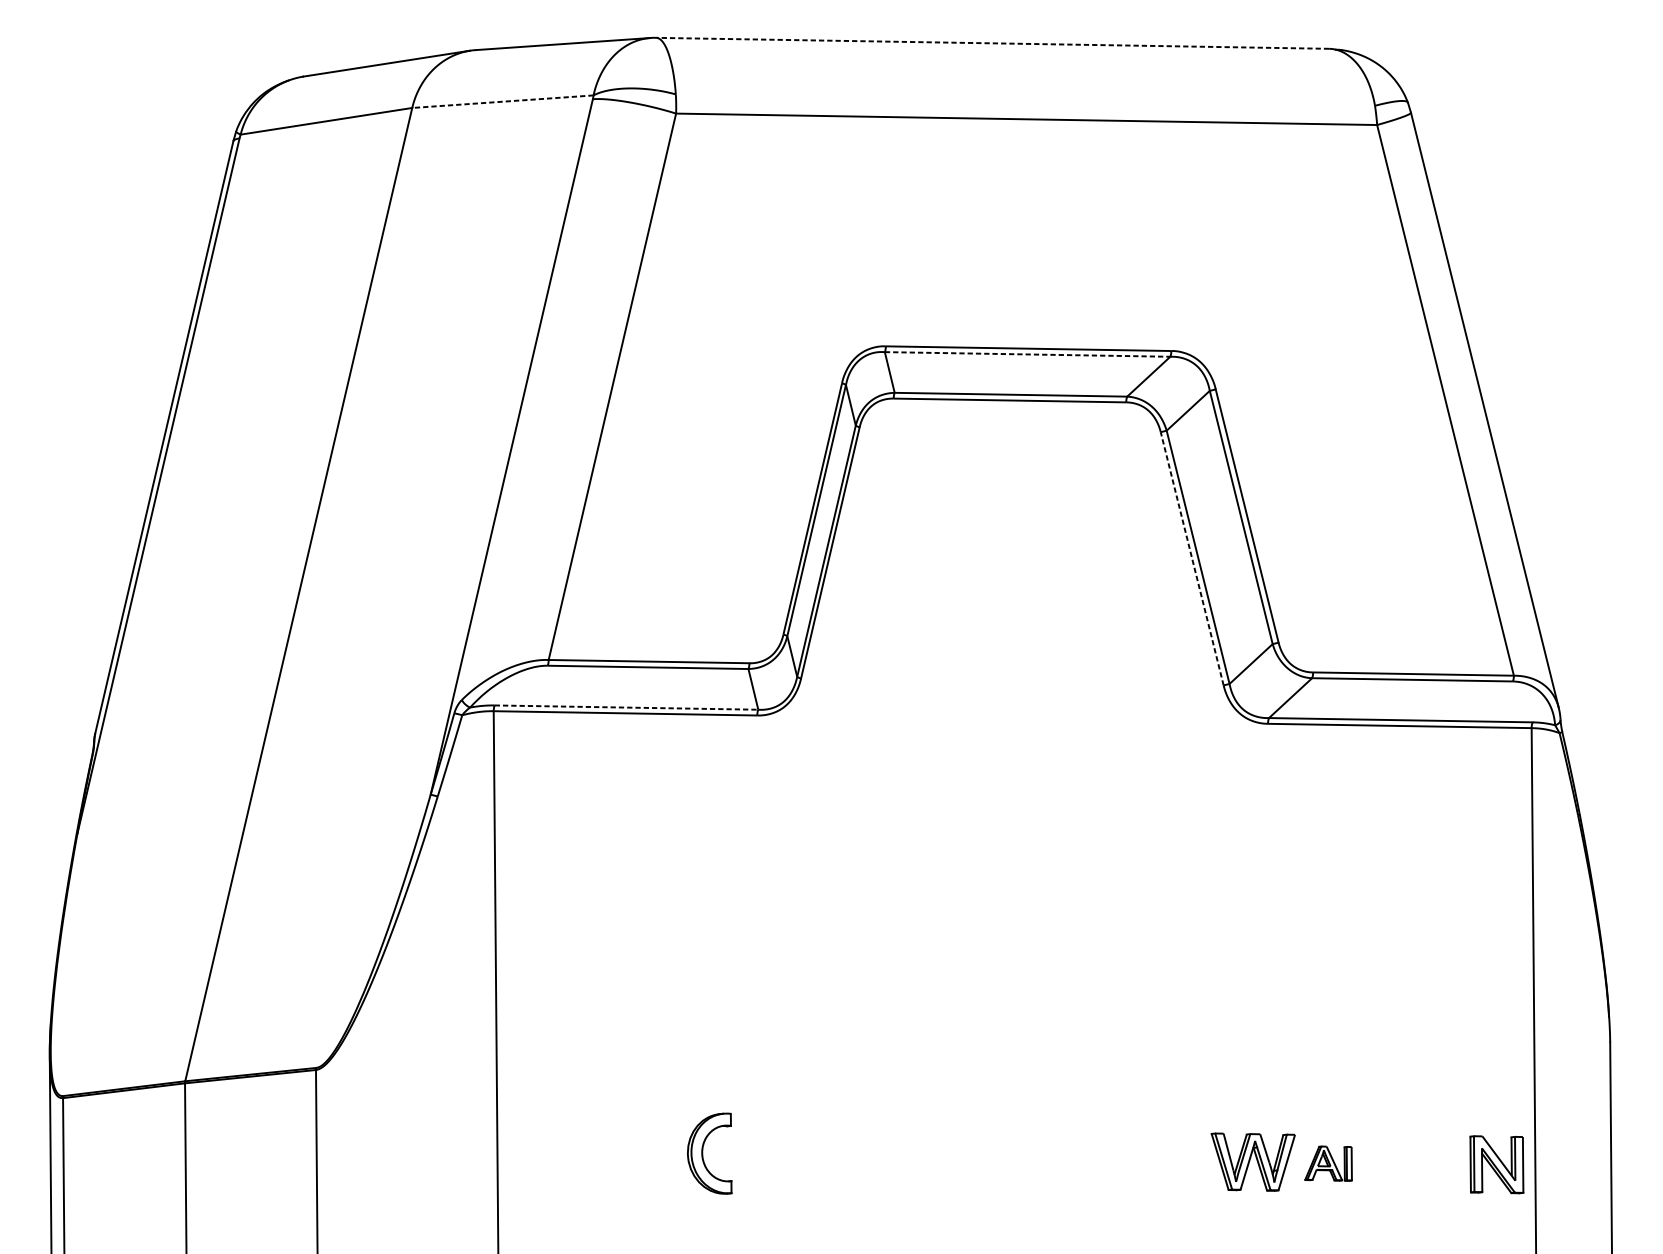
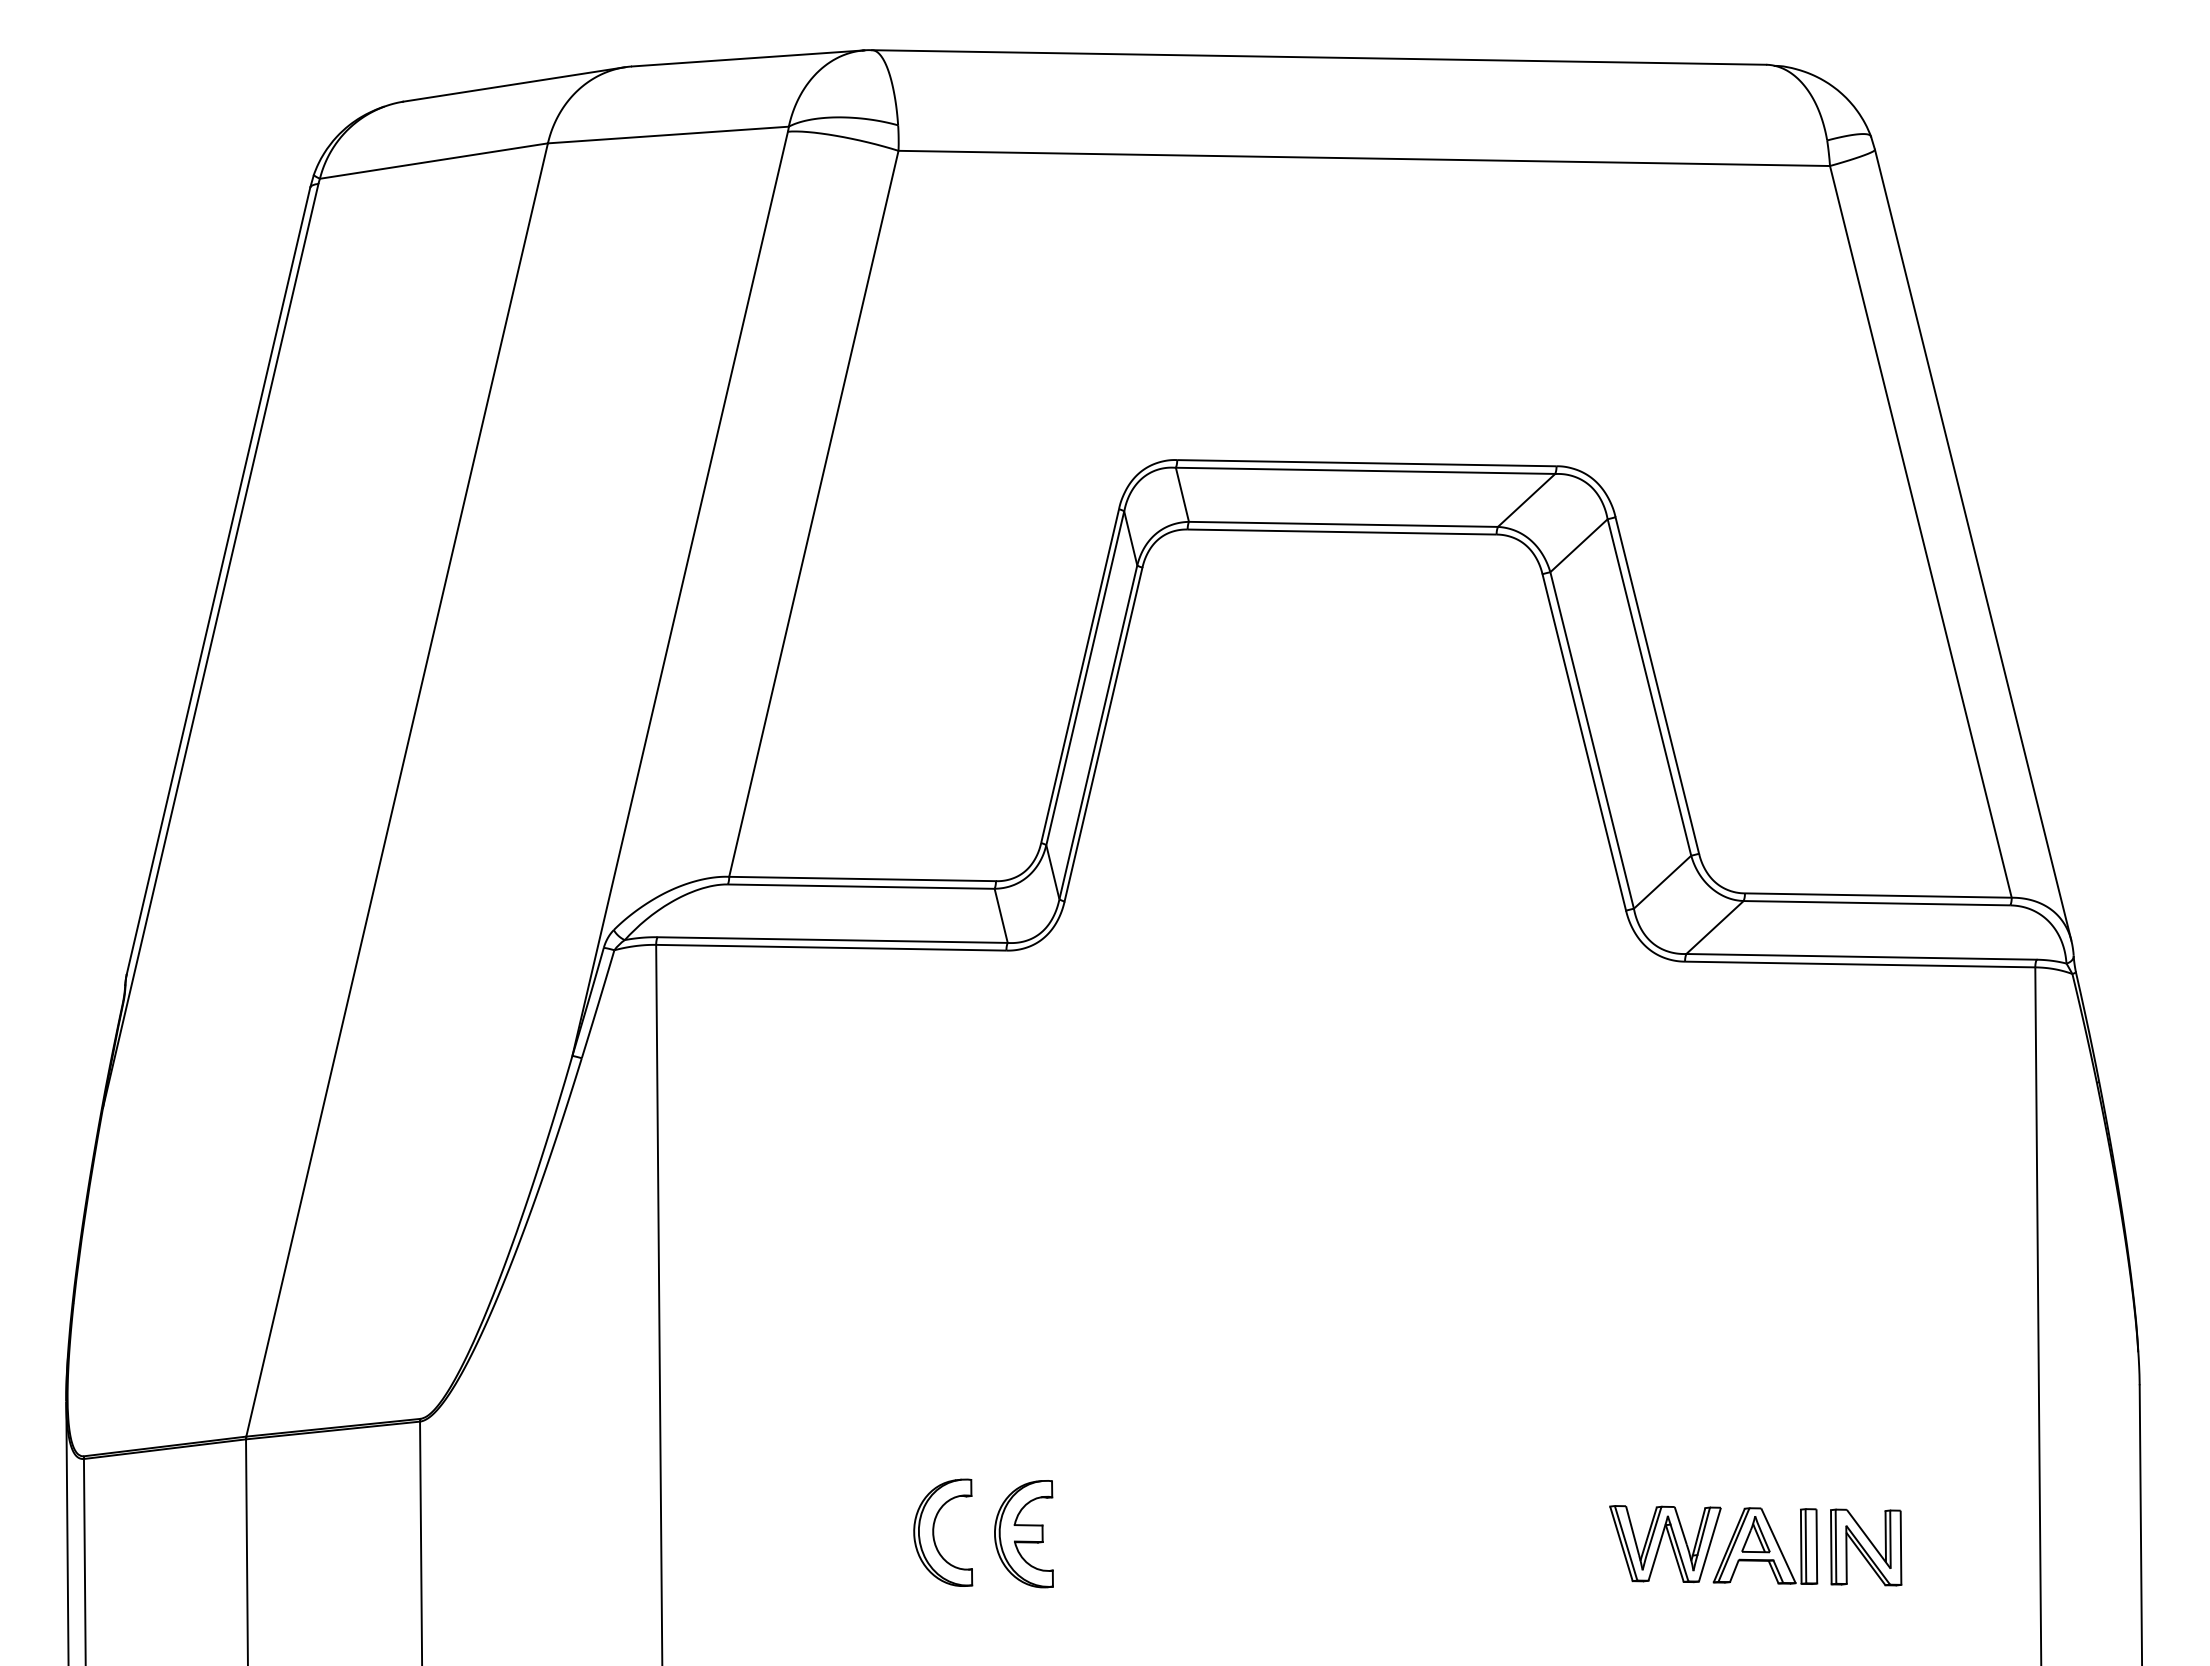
line: (992, 43) -> (1318, 57), dashed -> solid
line: (502, 102) -> (668, 135), dashed -> solid
line: (1027, 354) -> (1365, 470), dashed -> solid
line: (1192, 558) -> (1584, 741), dashed -> solid
line: (627, 707) -> (833, 940), dashed -> solid
part: (770, 1154) -> (1023, 1534), added
part: (1328, 1163) -> (1765, 1545), size x1.67
part: (1497, 1164) -> (1866, 1547), moved

